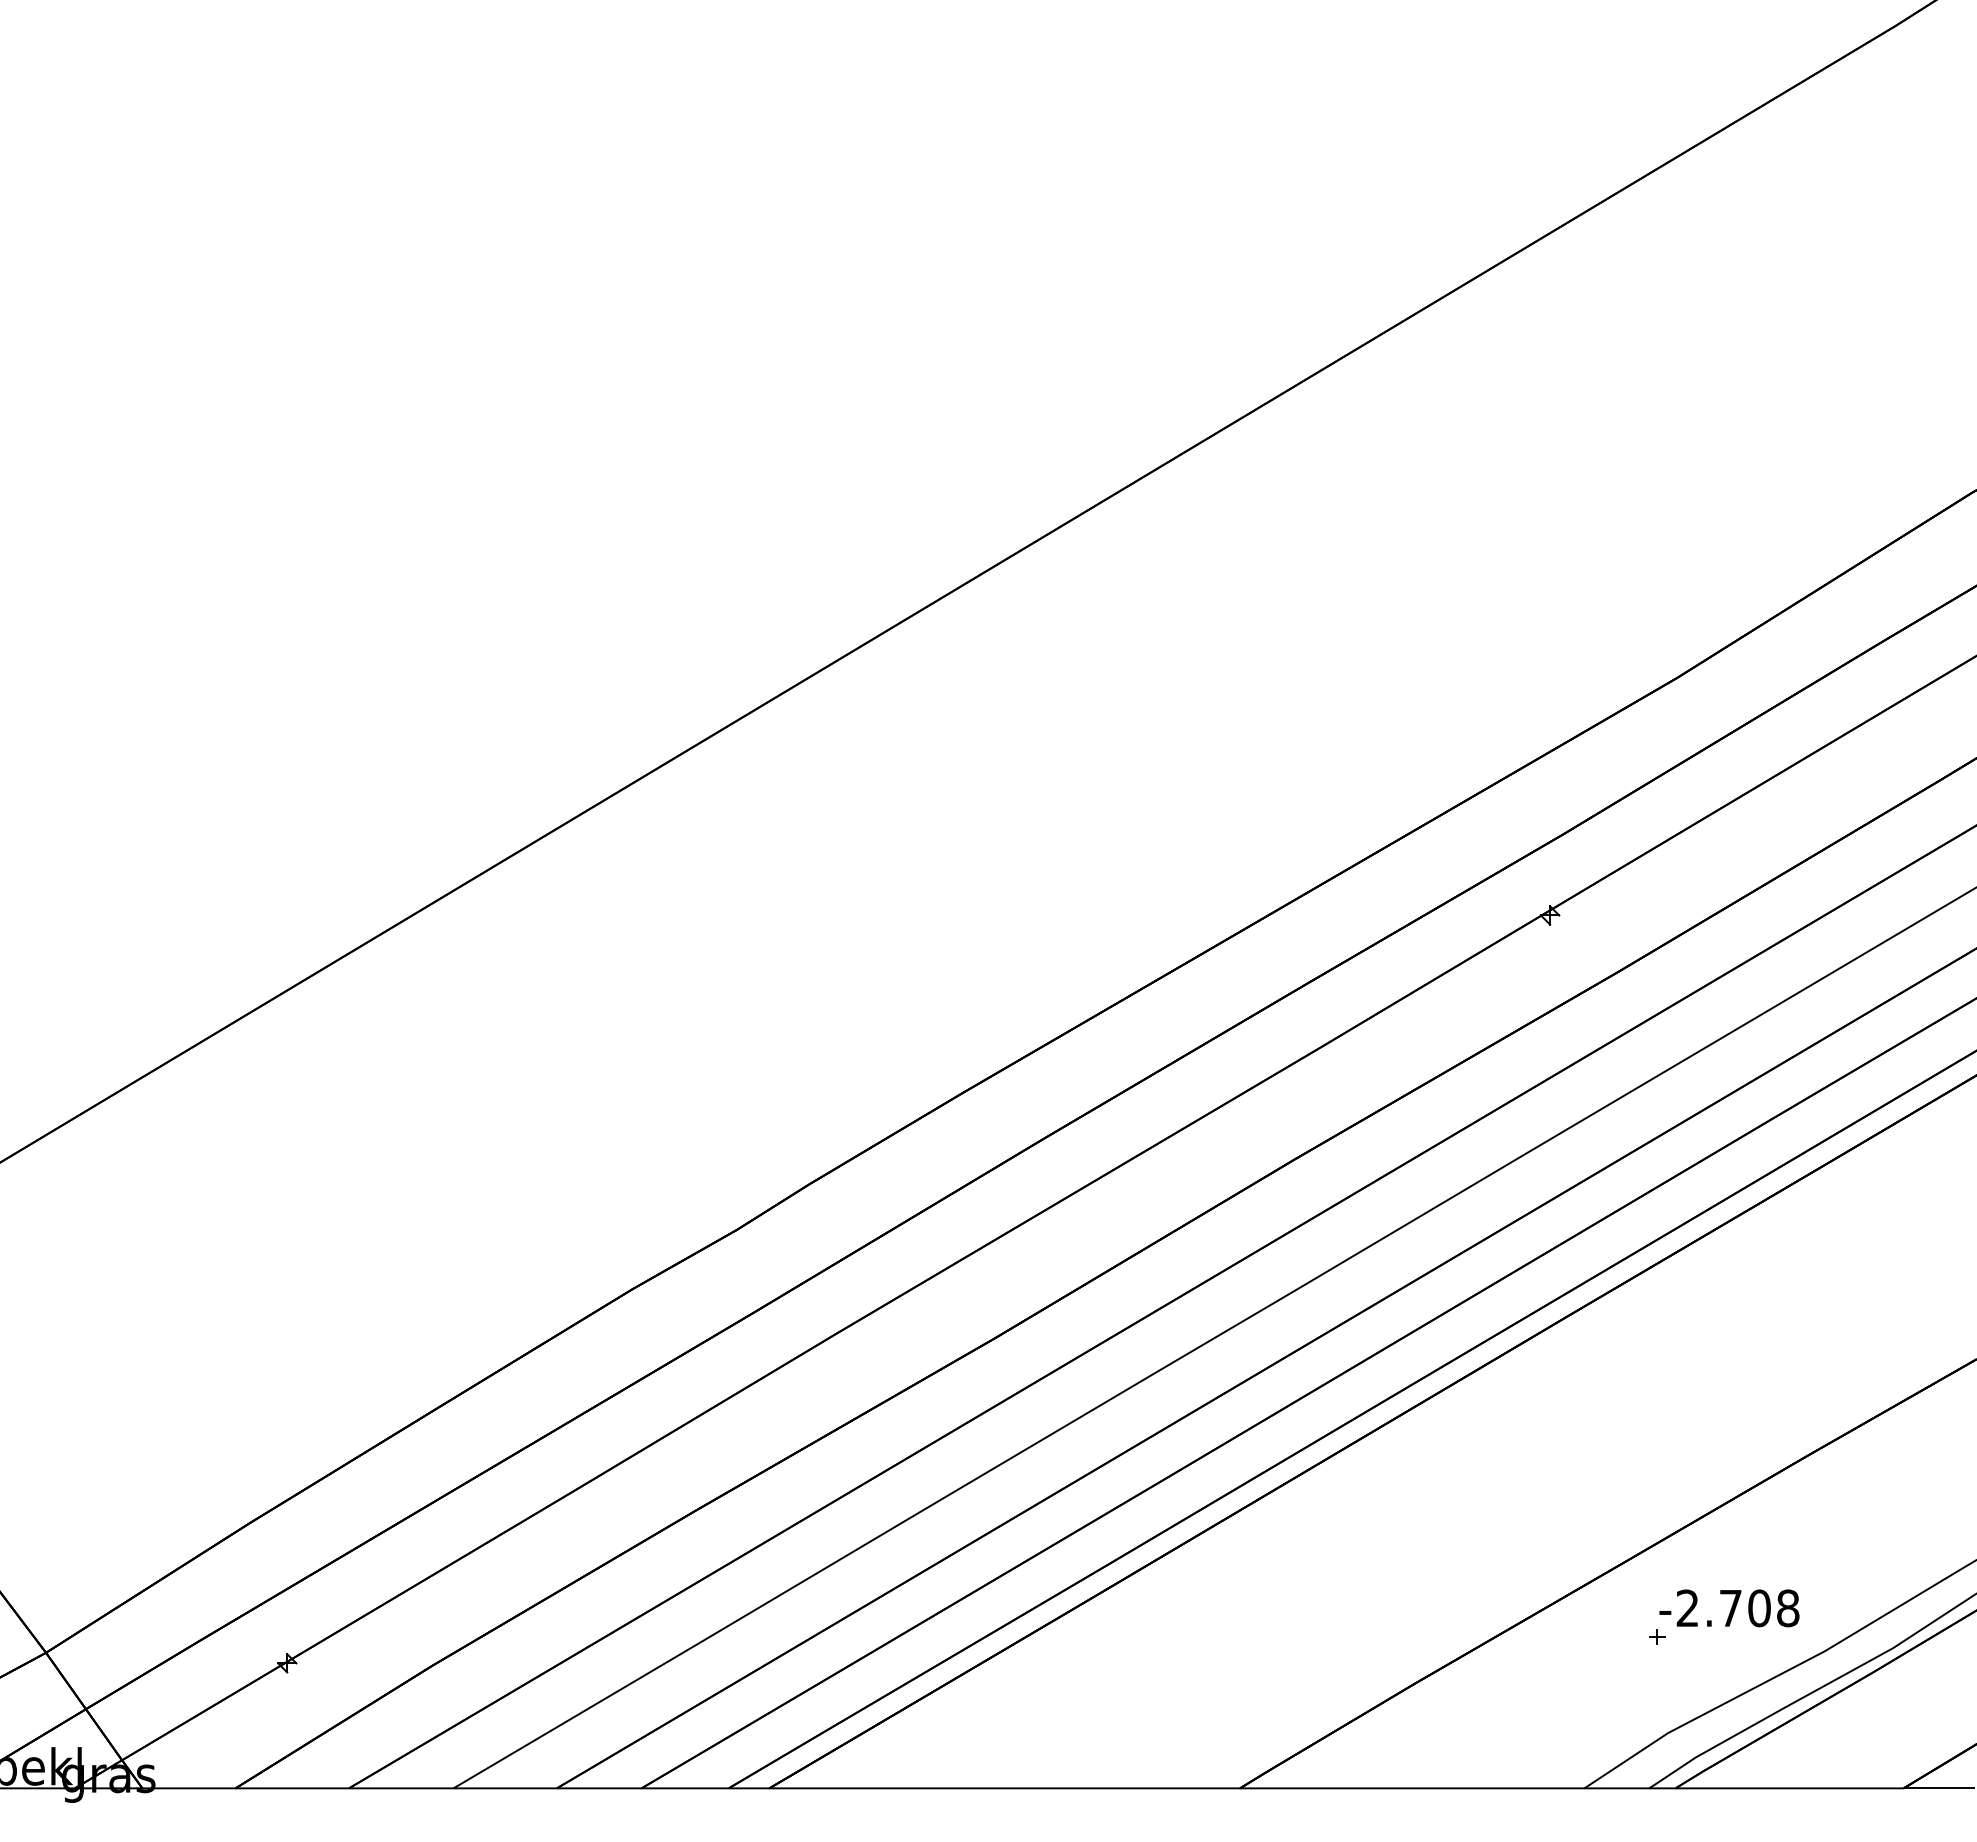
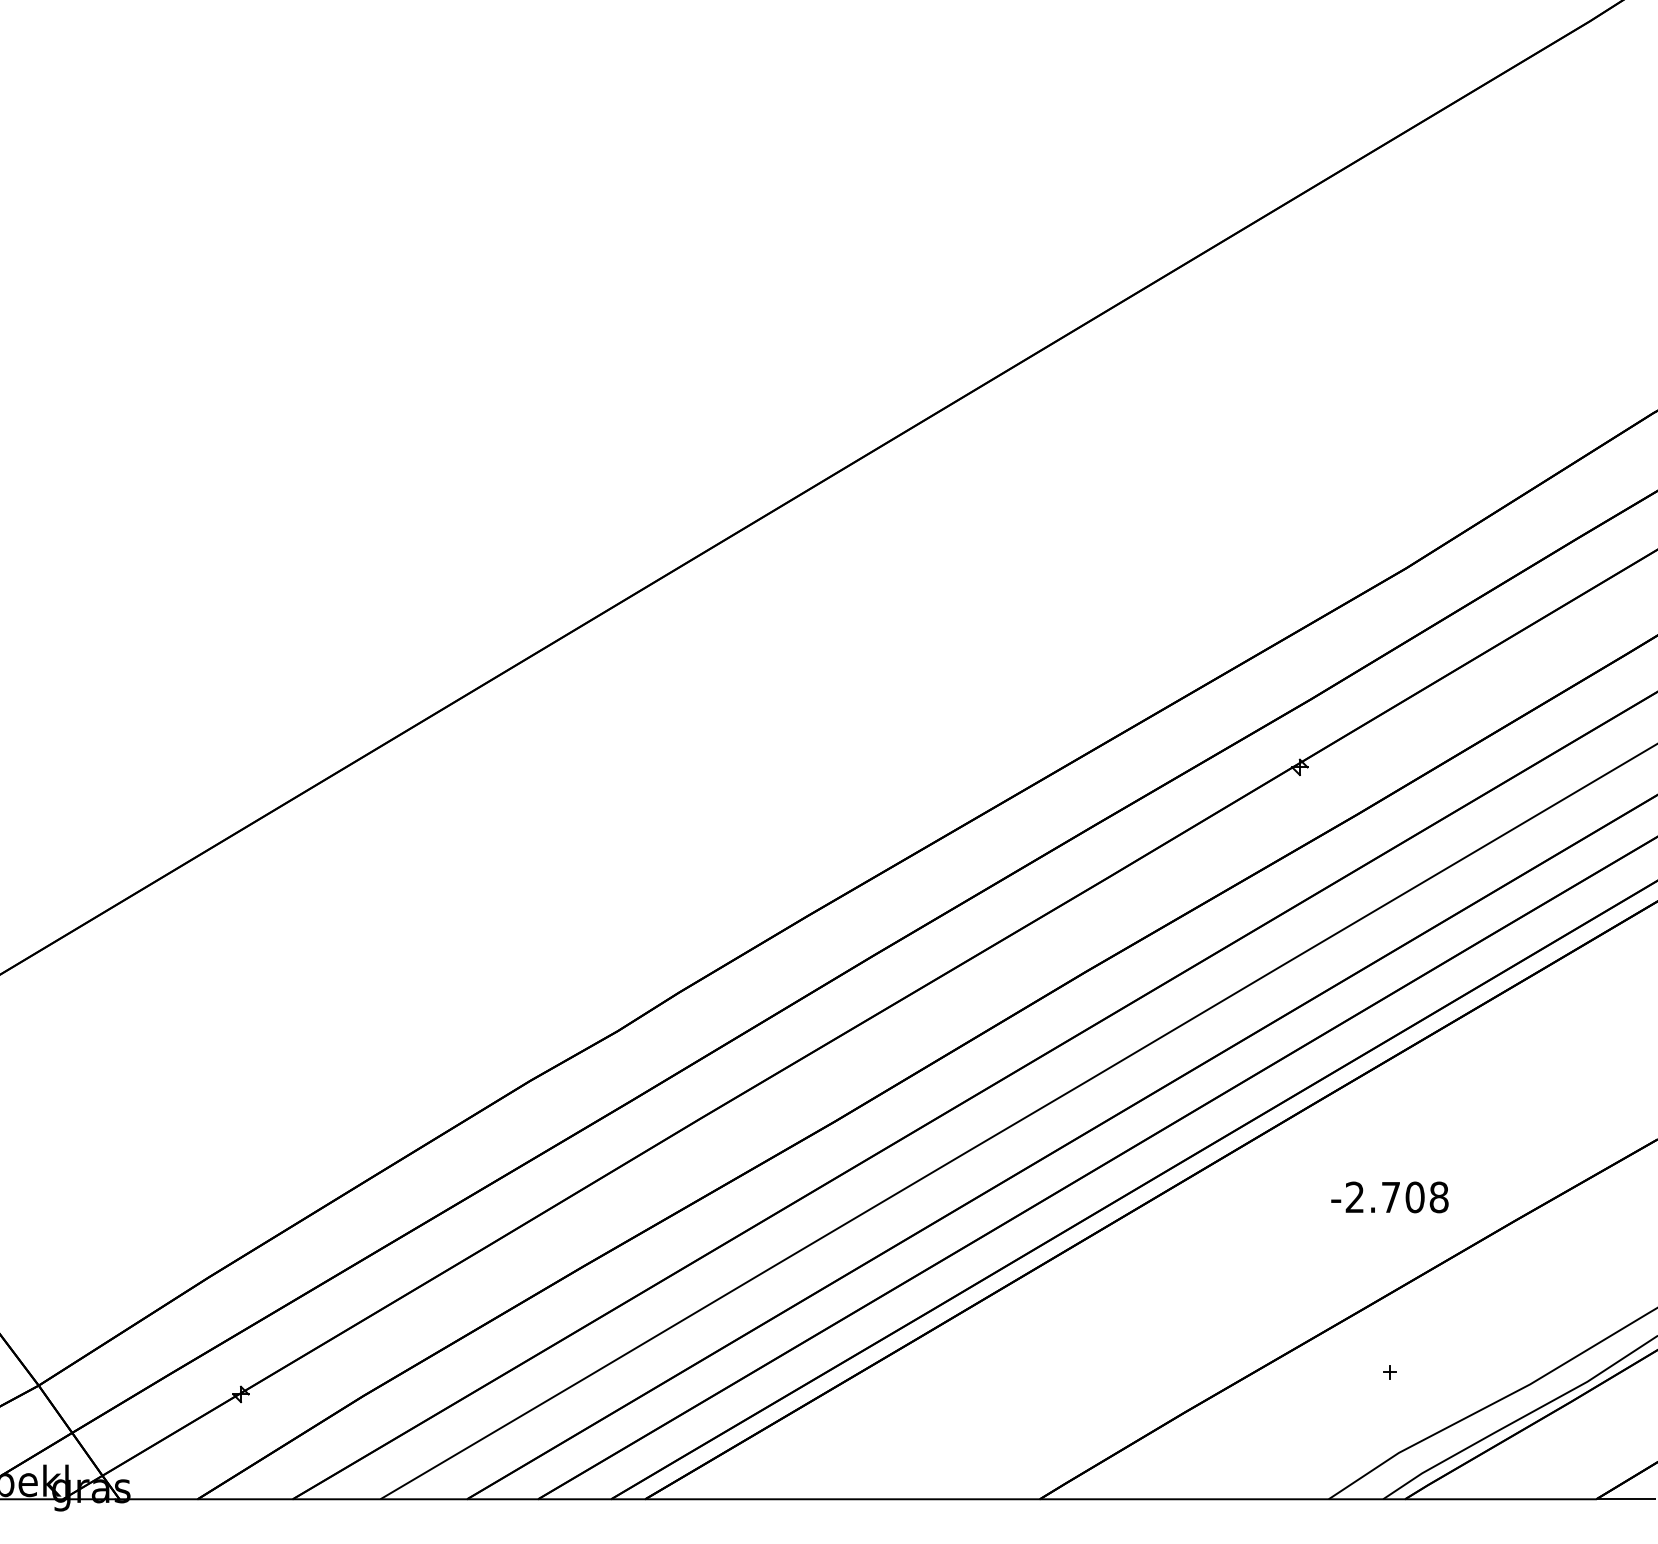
text: (1729, 1608) -> (1389, 1197), moved

